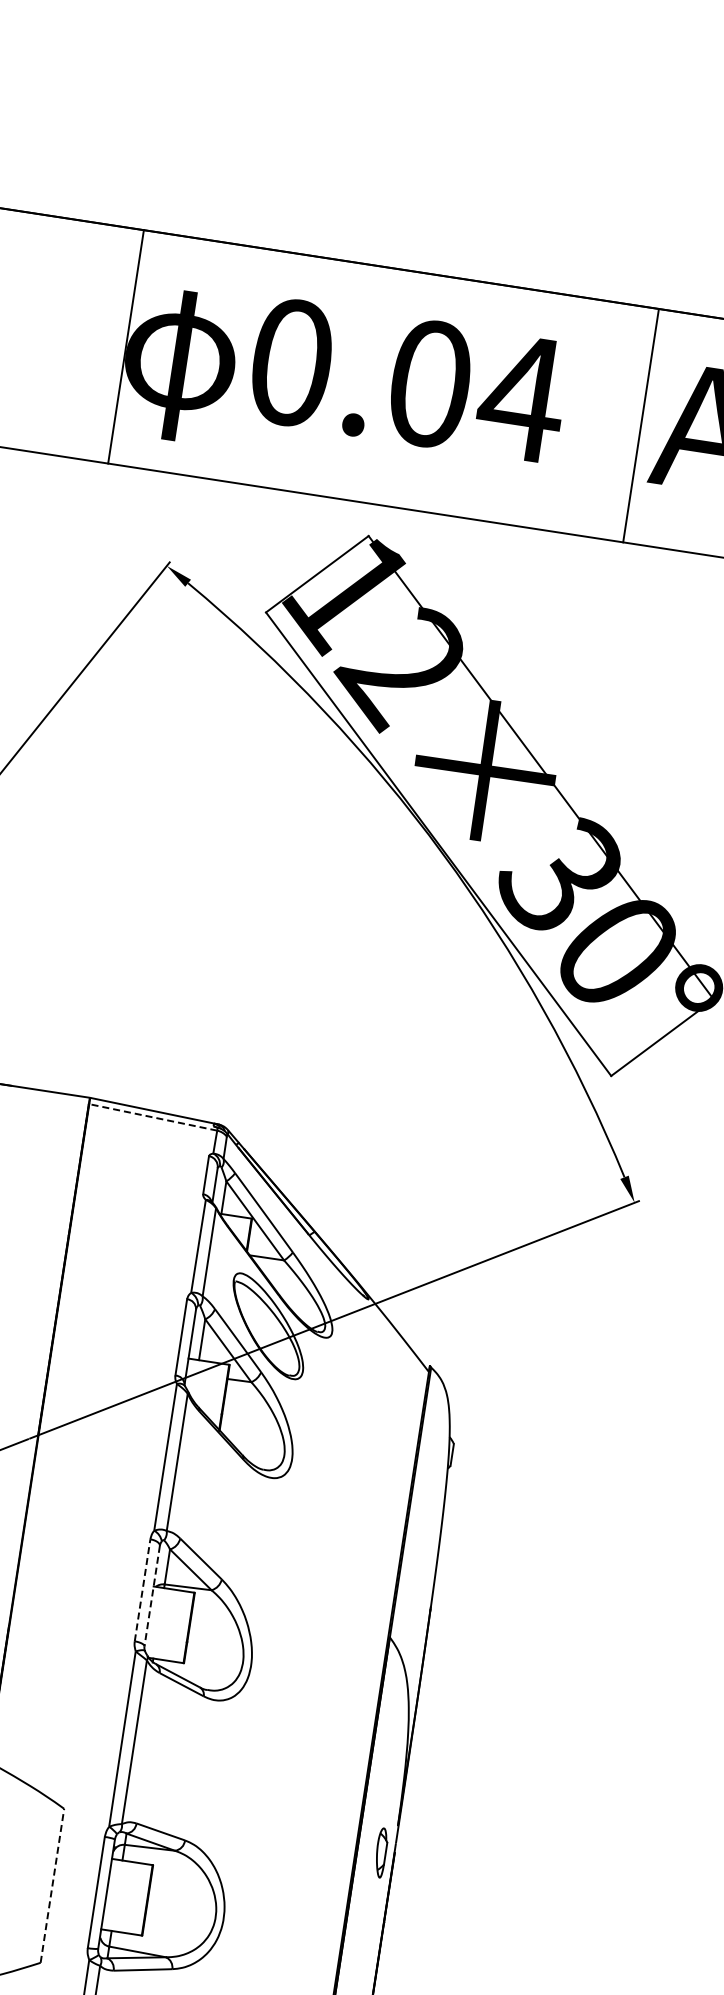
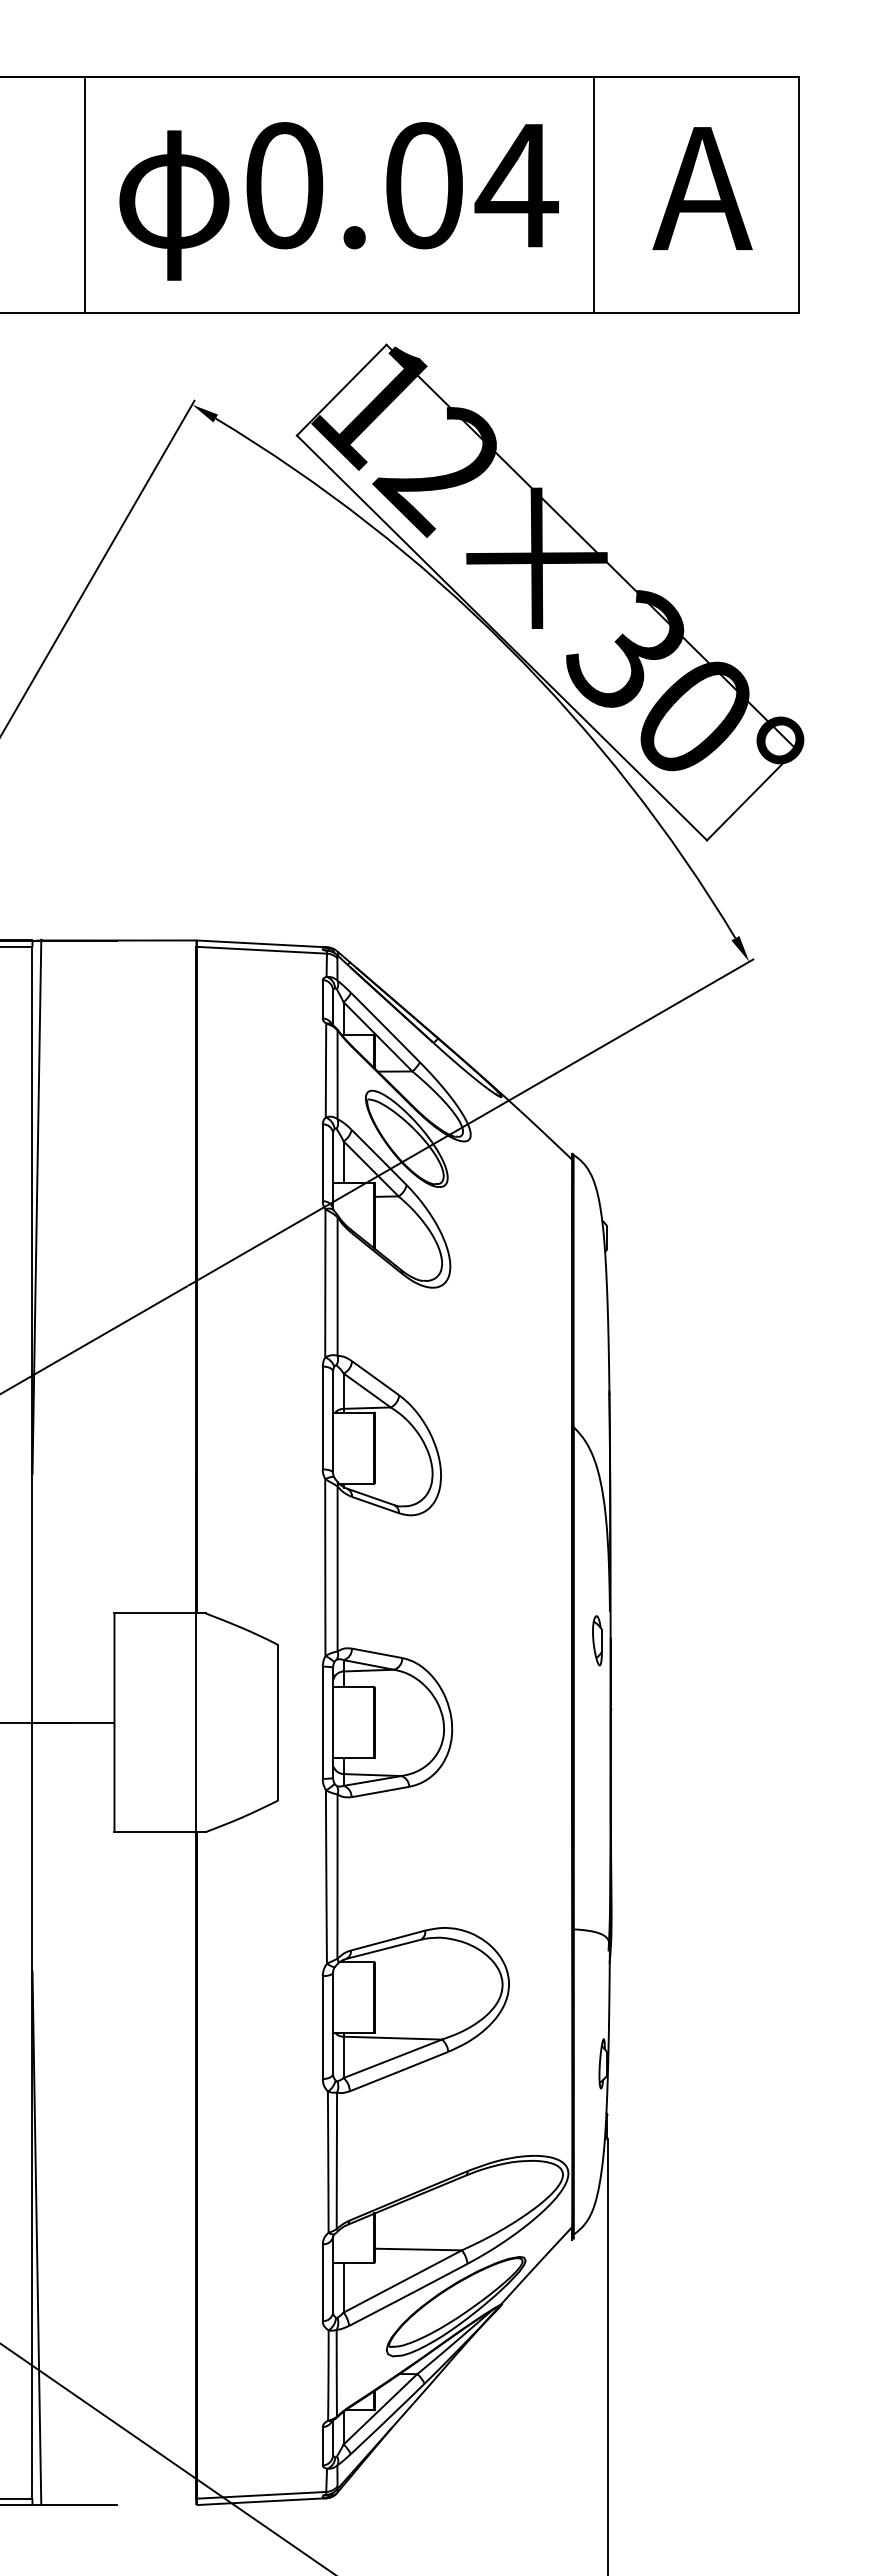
line: (125, 346) -> (84, 194), moved
line: (641, 425) -> (594, 194), moved
line: (152, 1117) -> (261, 950), dashed -> solid
line: (142, 1589) -> (322, 1417), dashed -> solid
line: (152, 1596) -> (333, 1422), dashed -> solid
line: (52, 1885) -> (278, 1722), dashed -> solid

